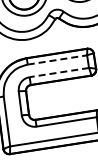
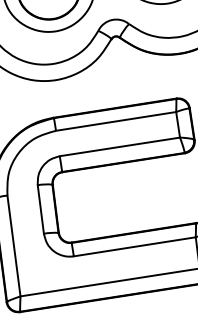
line: (57, 59) -> (116, 120), dashed -> solid
line: (58, 72) -> (118, 146), dashed -> solid

